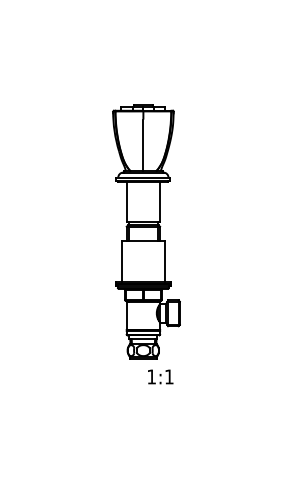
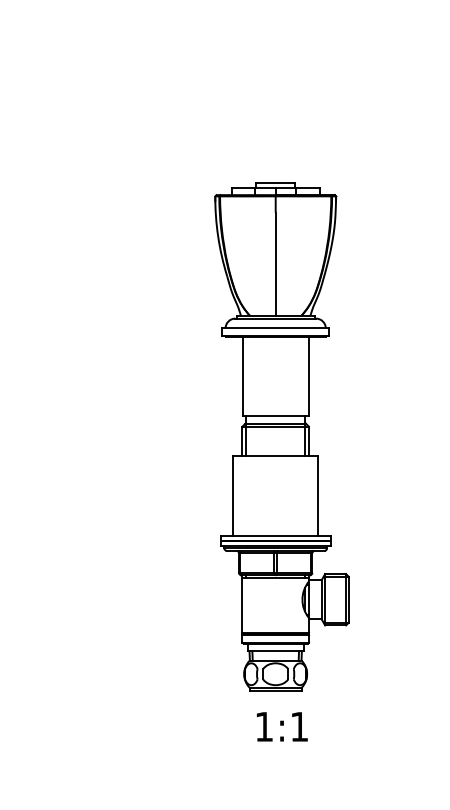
text: (160, 376) -> (281, 725), moved

